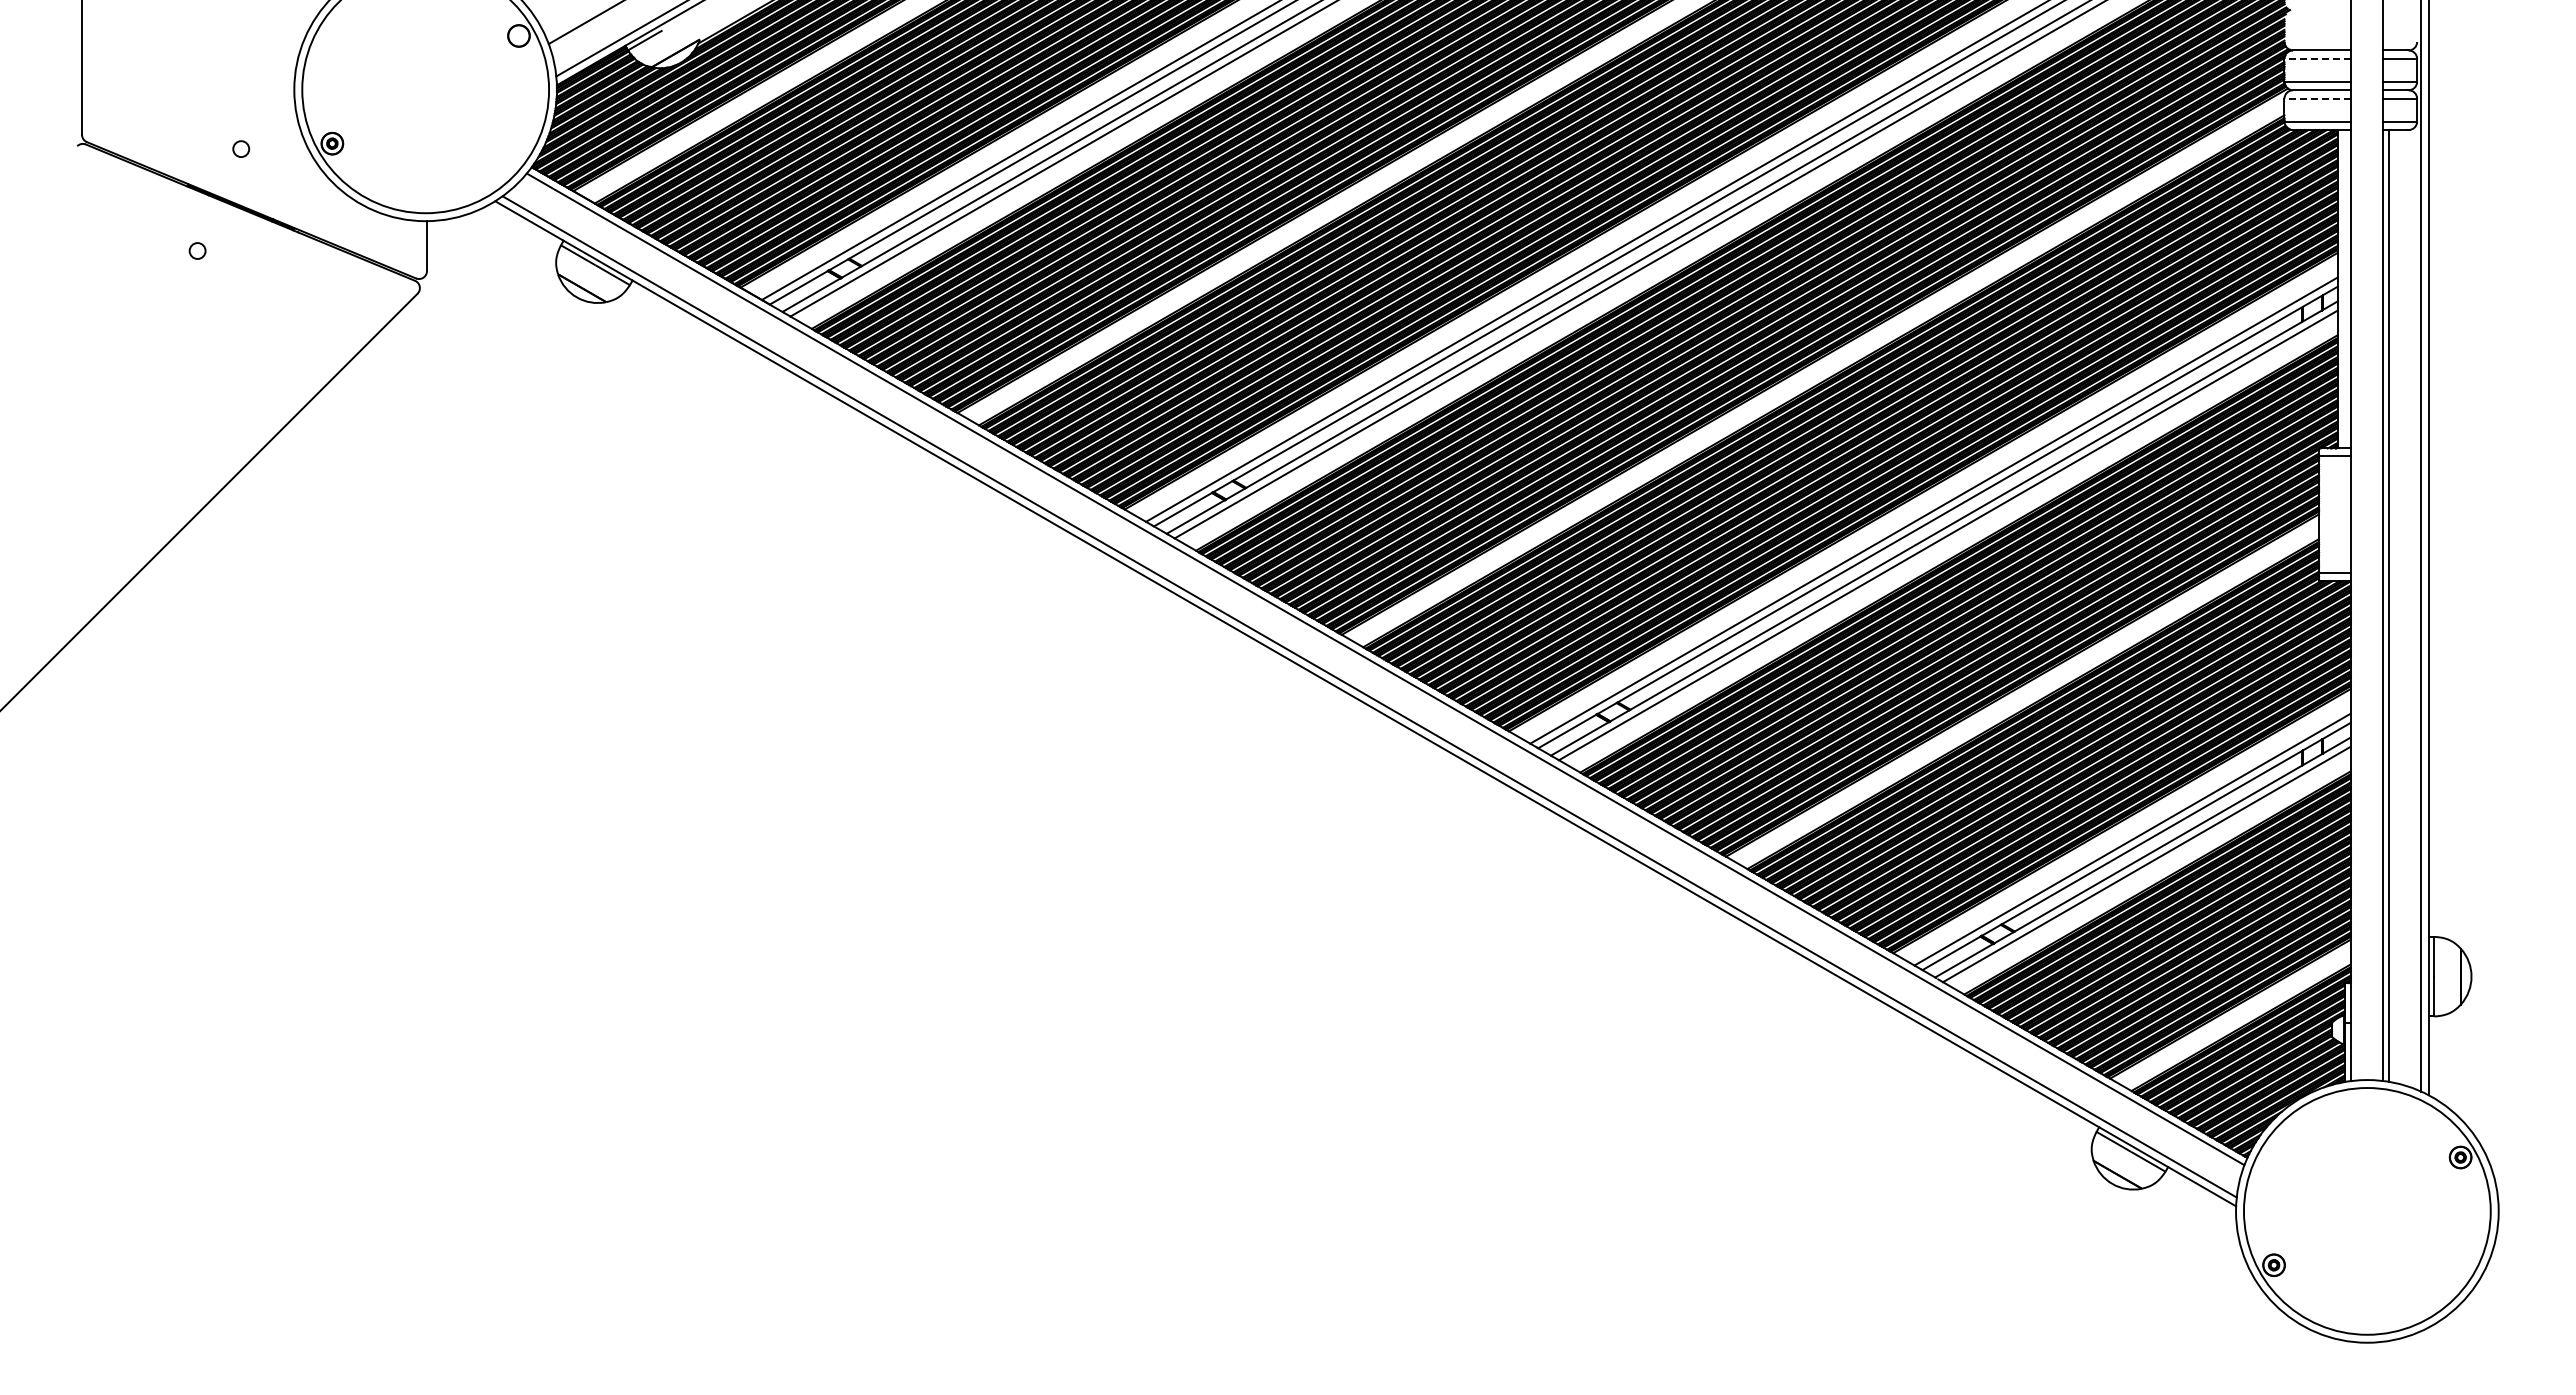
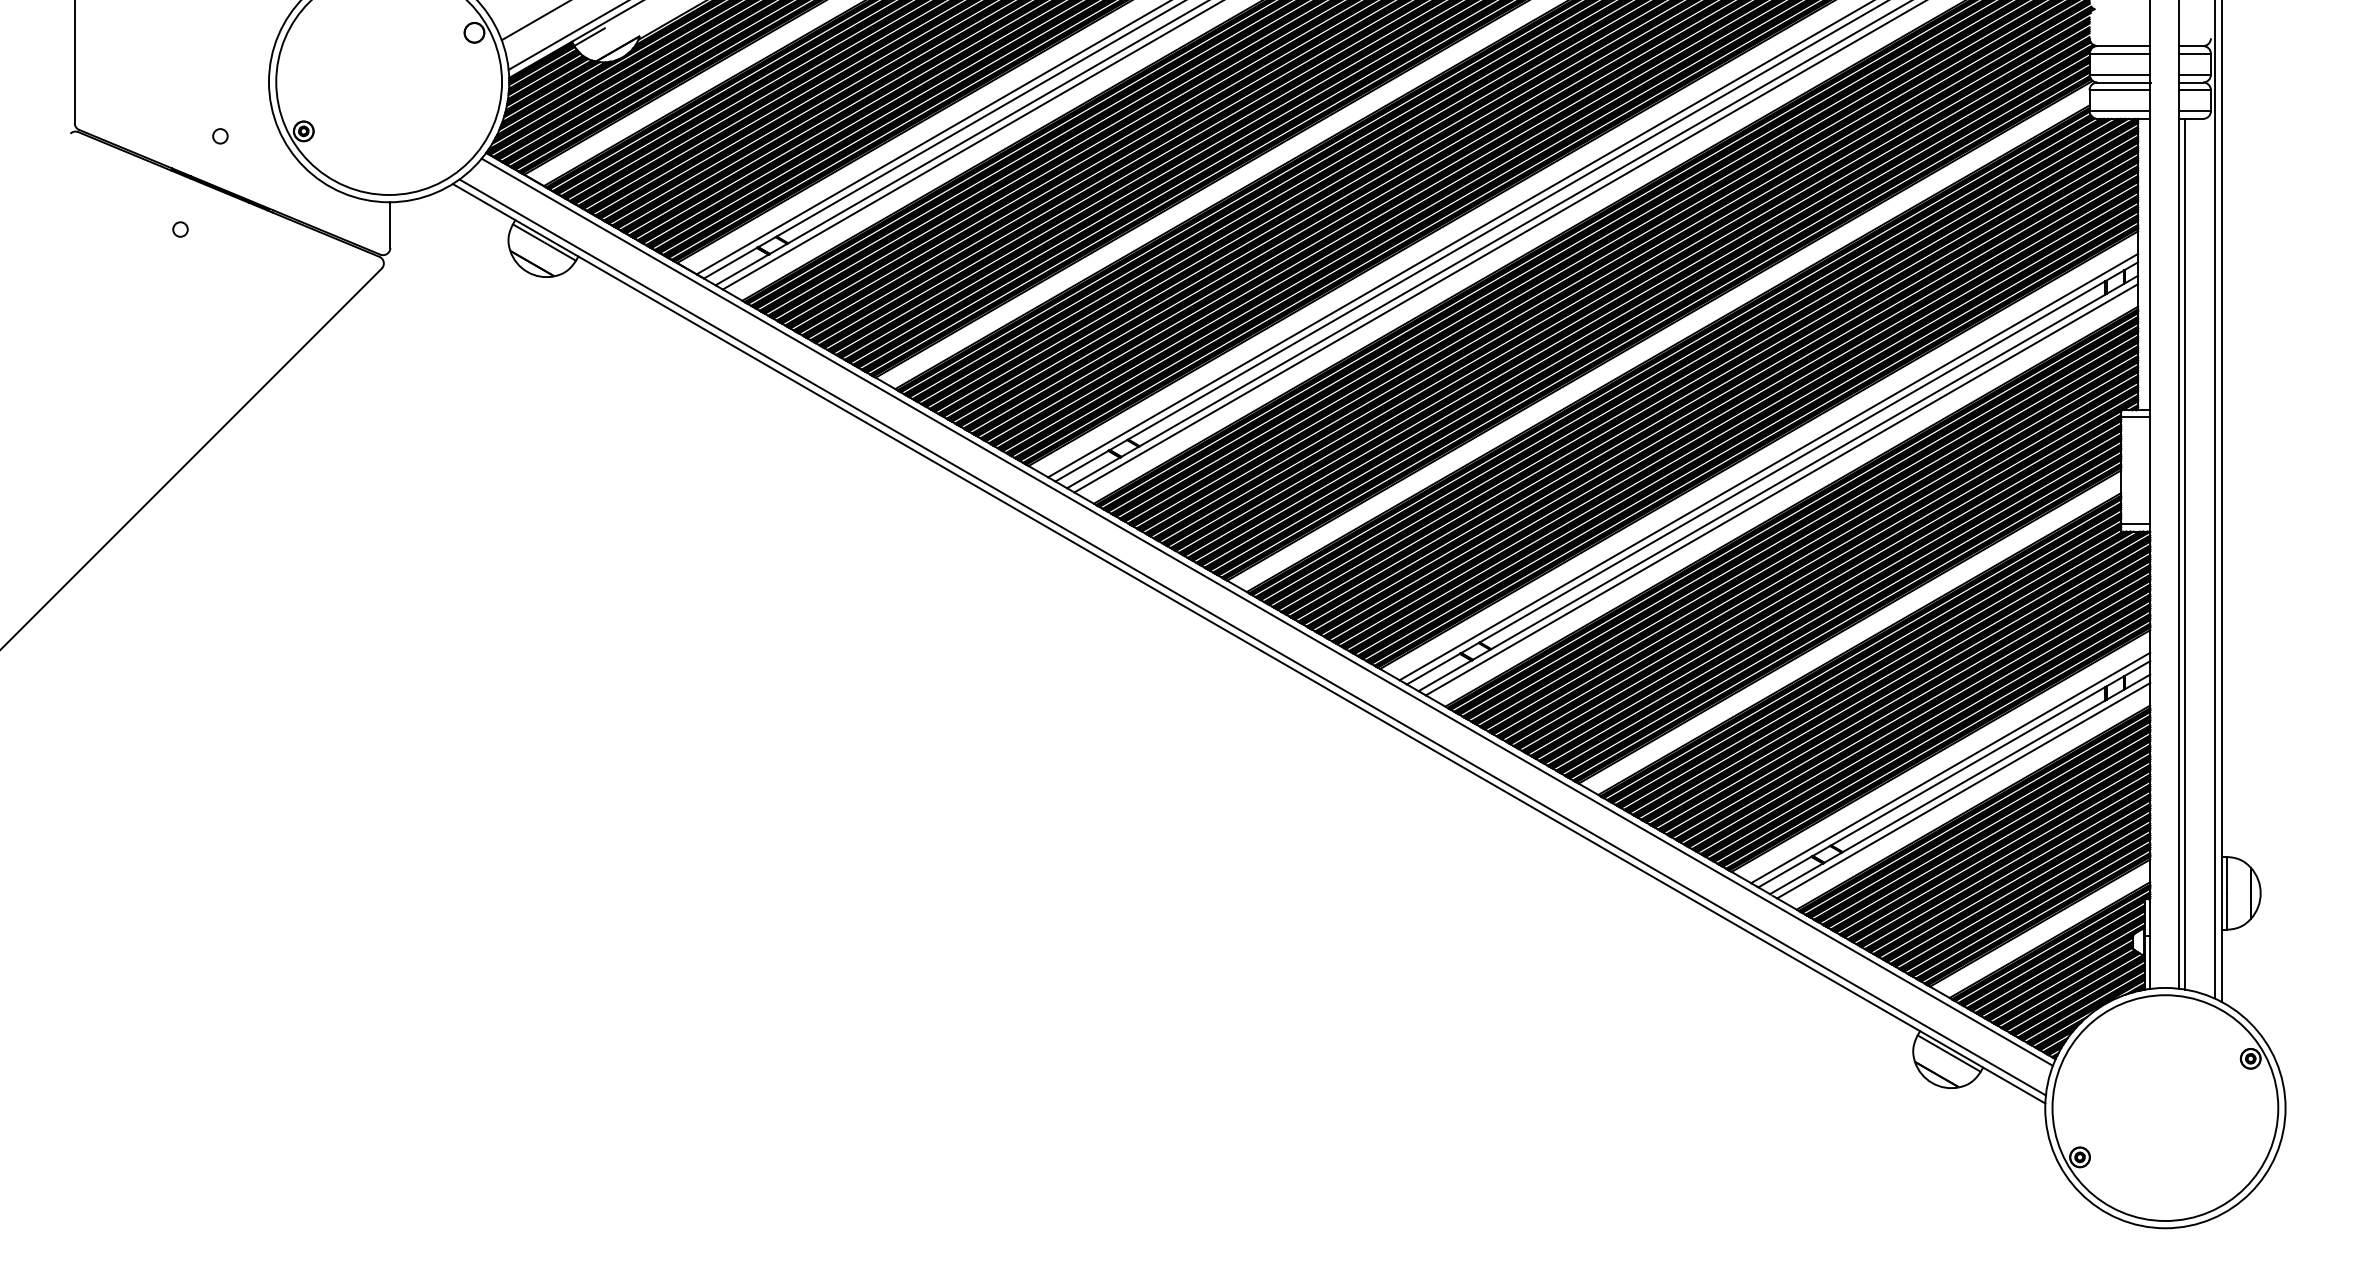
line: (2317, 58) -> (2119, 53), dashed -> solid
line: (2317, 98) -> (2119, 90), dashed -> solid

